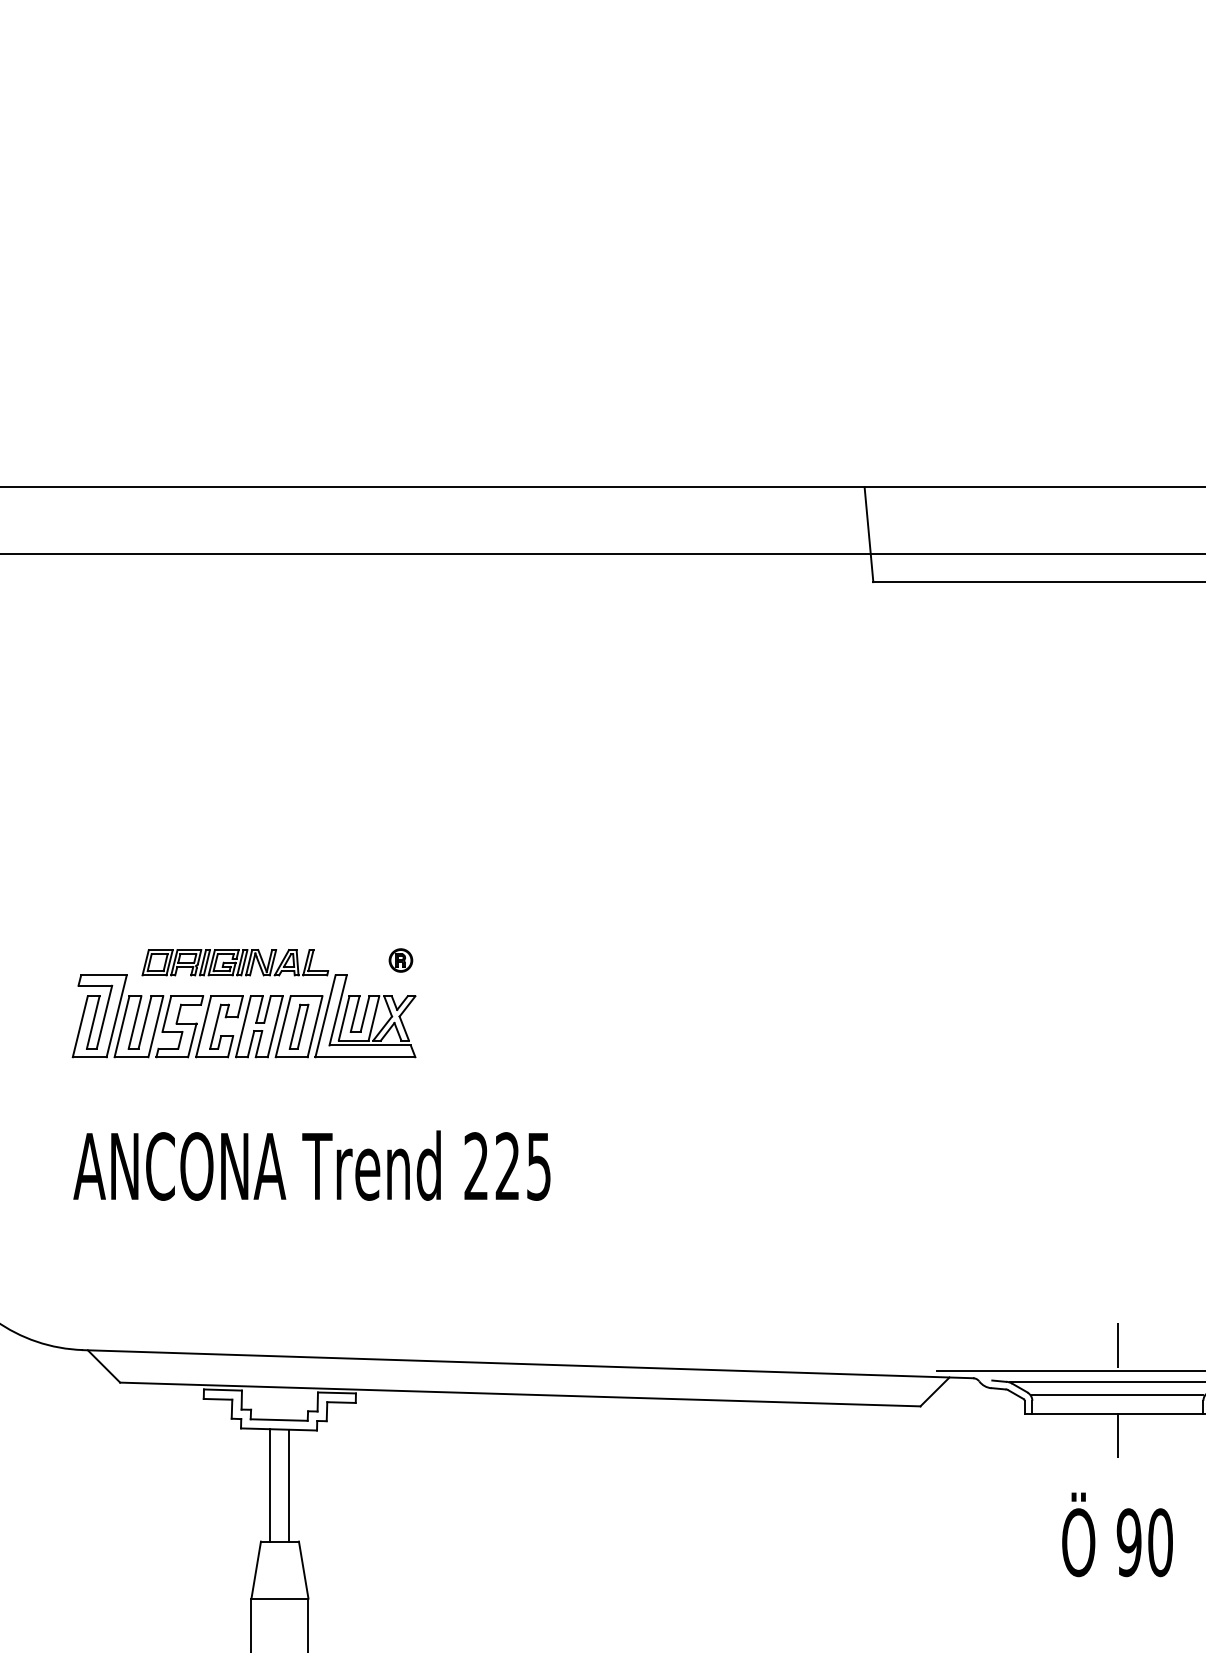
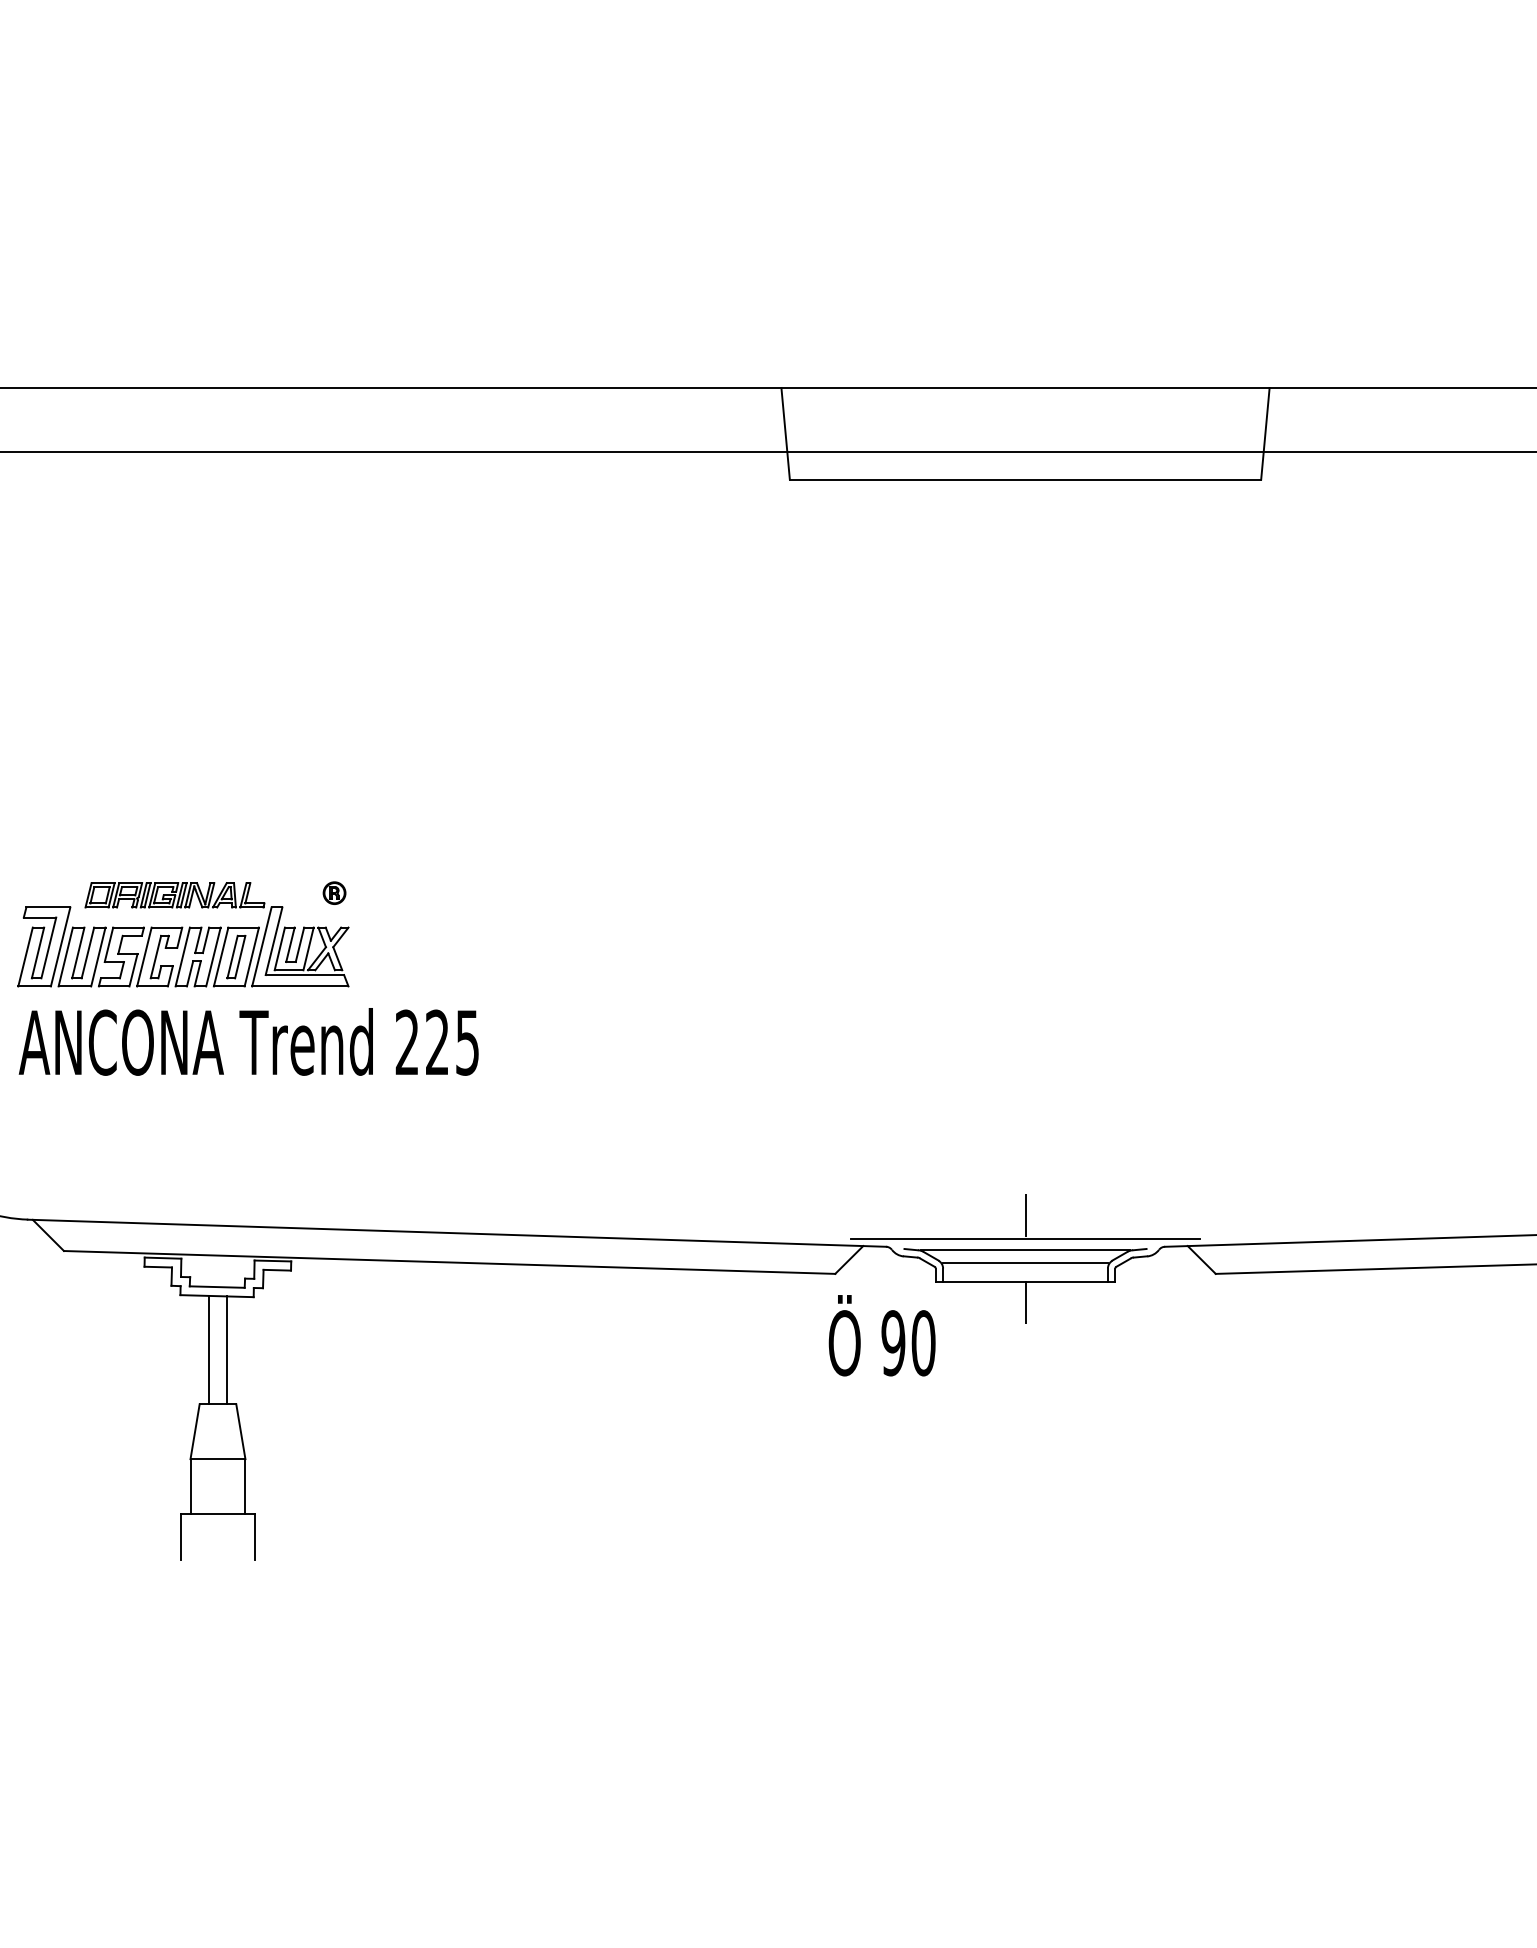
part: (244, 1003) -> (183, 934), moved
text: (1116, 1534) -> (881, 1335), moved

